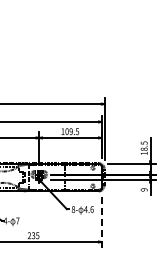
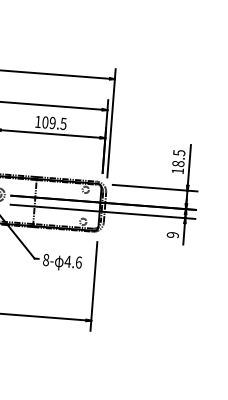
line: (101, 222) -> (93, 286), dashed -> solid

